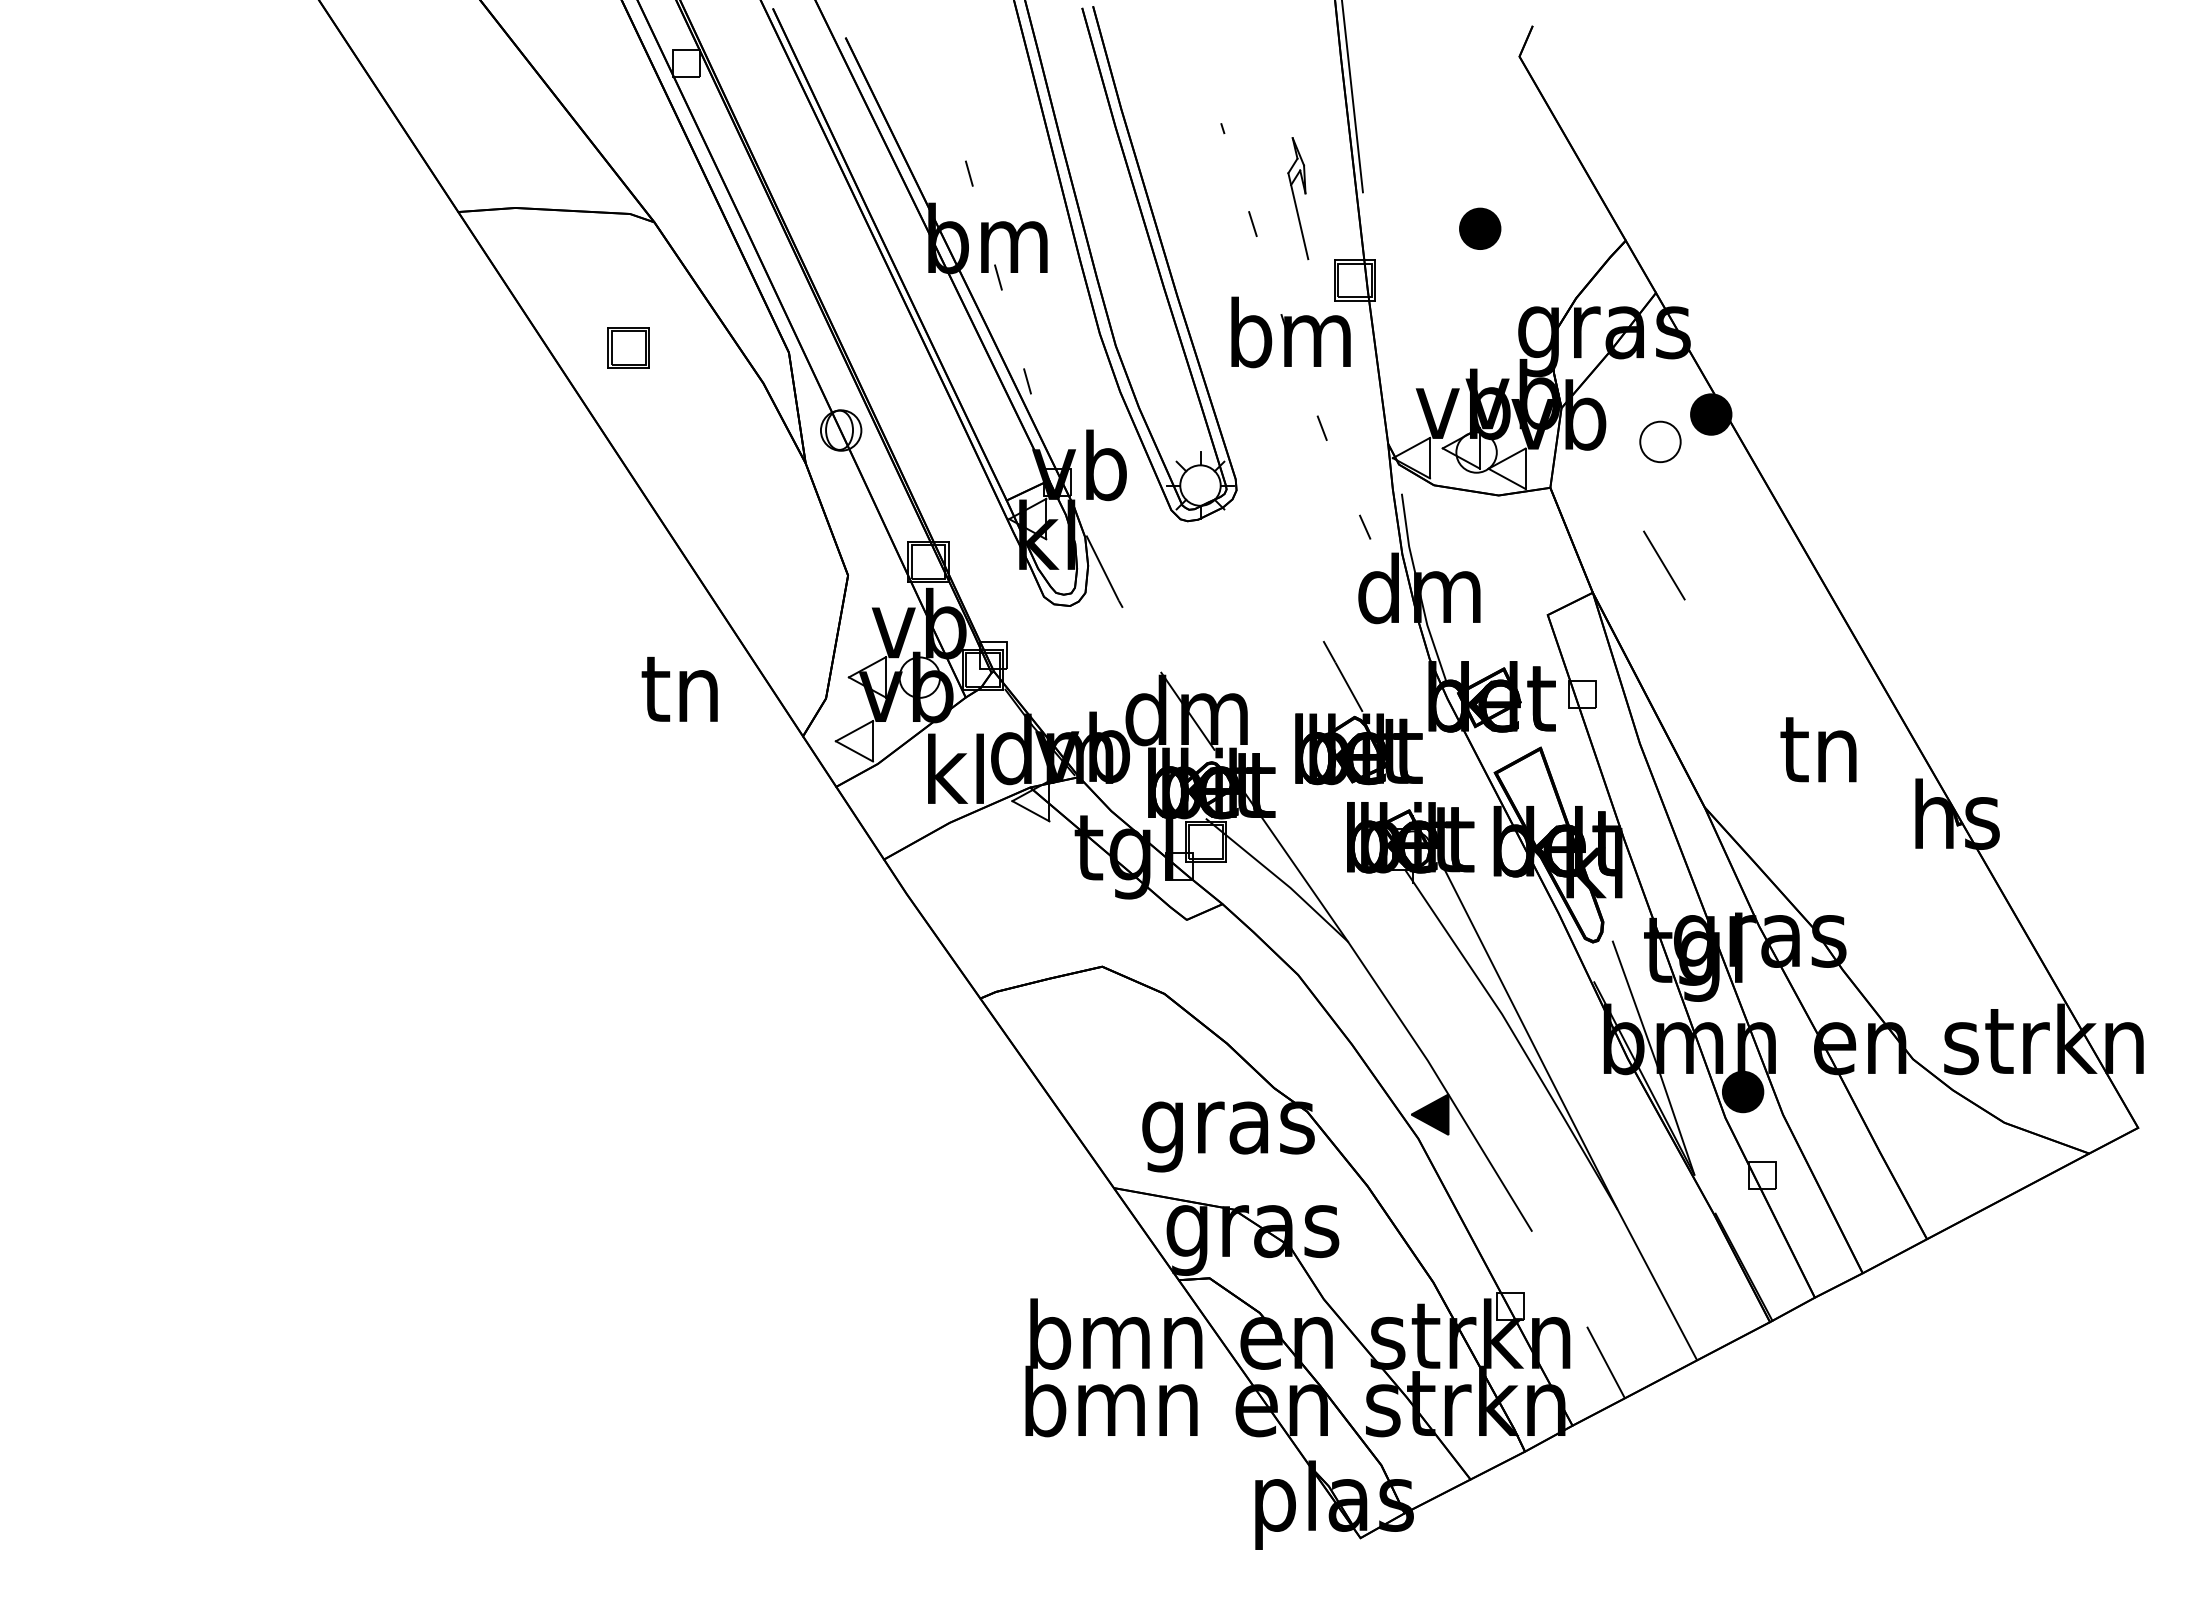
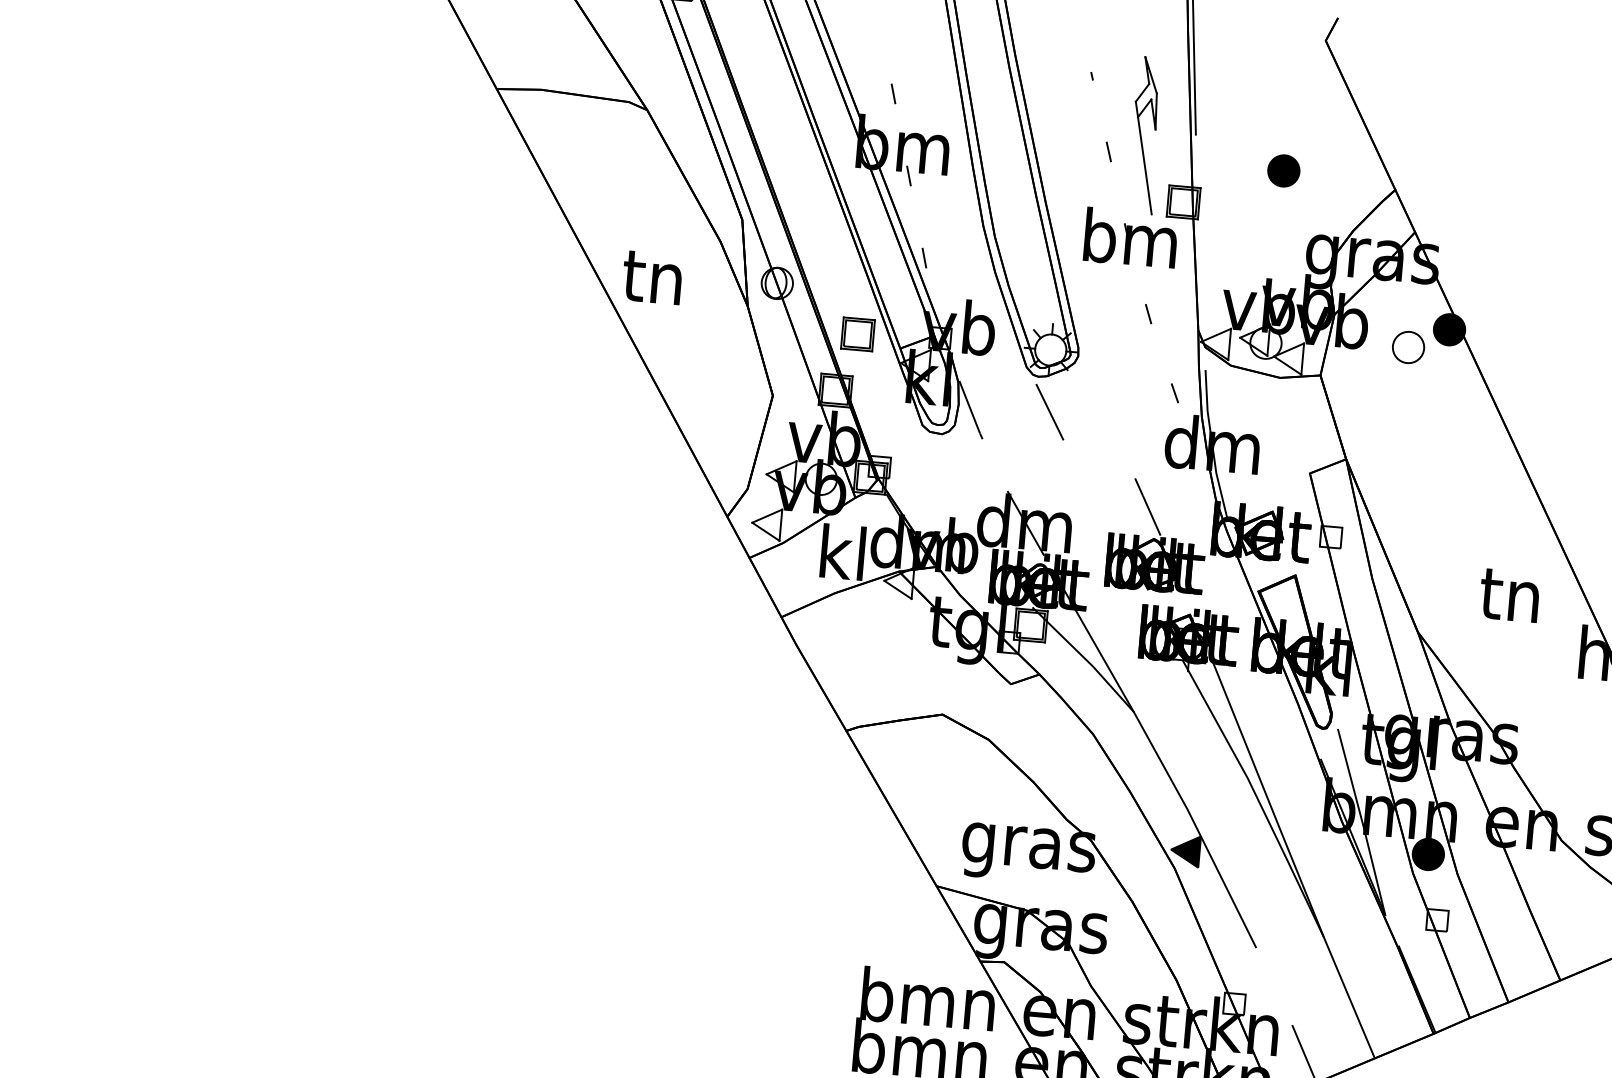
part: (1297, 198) -> (1144, 135), size x1.67
part: (628, 347) -> (857, 333), moved
line: (1664, 565) -> (1050, 412), moved
text: (679, 688) -> (652, 277), moved

